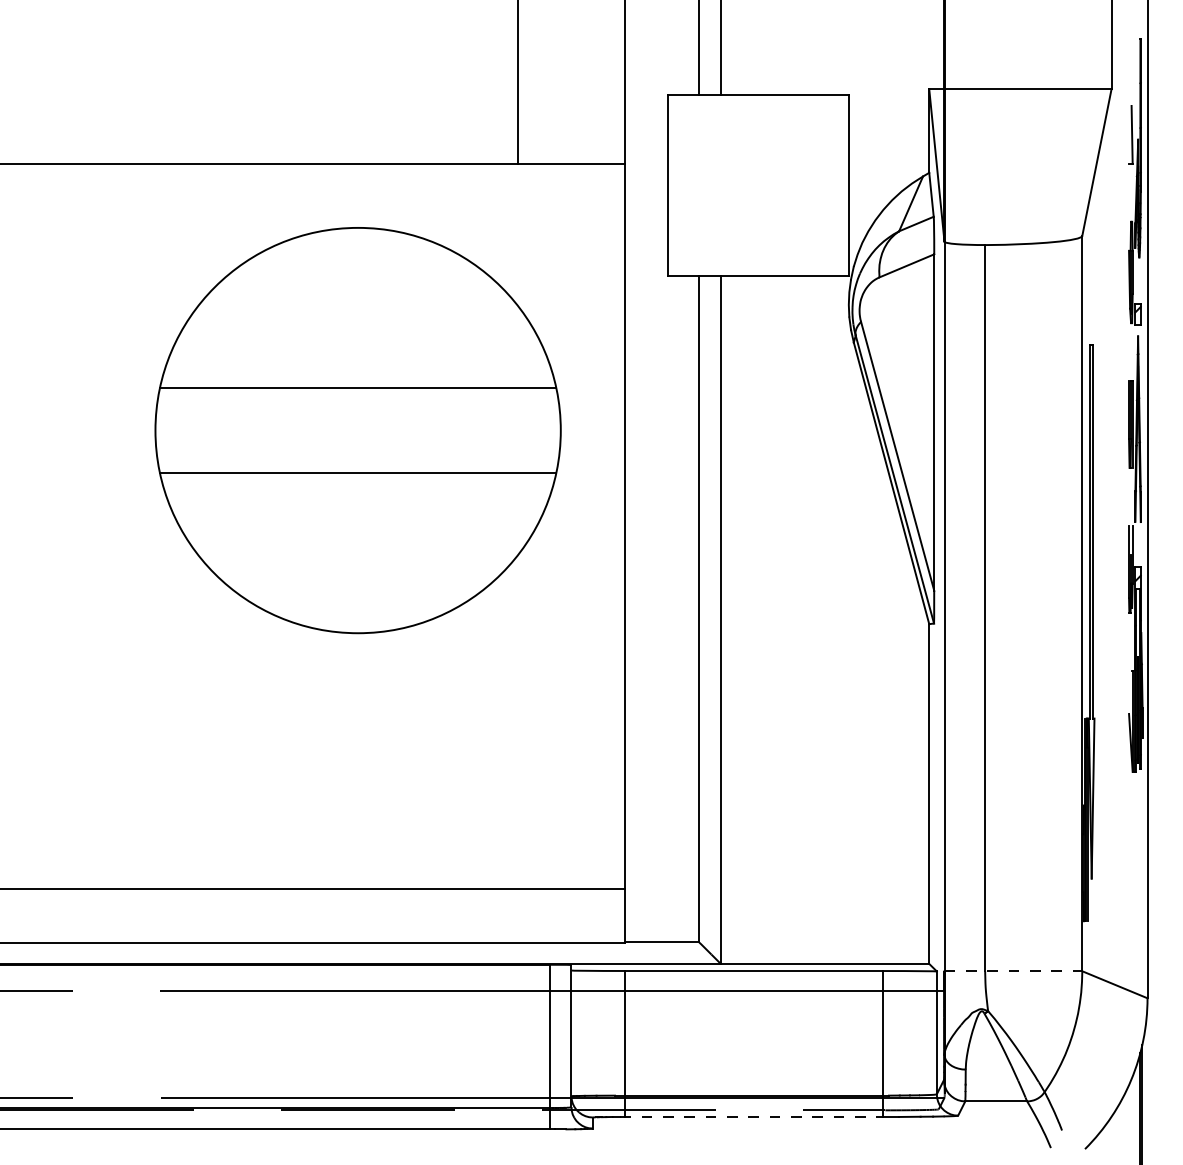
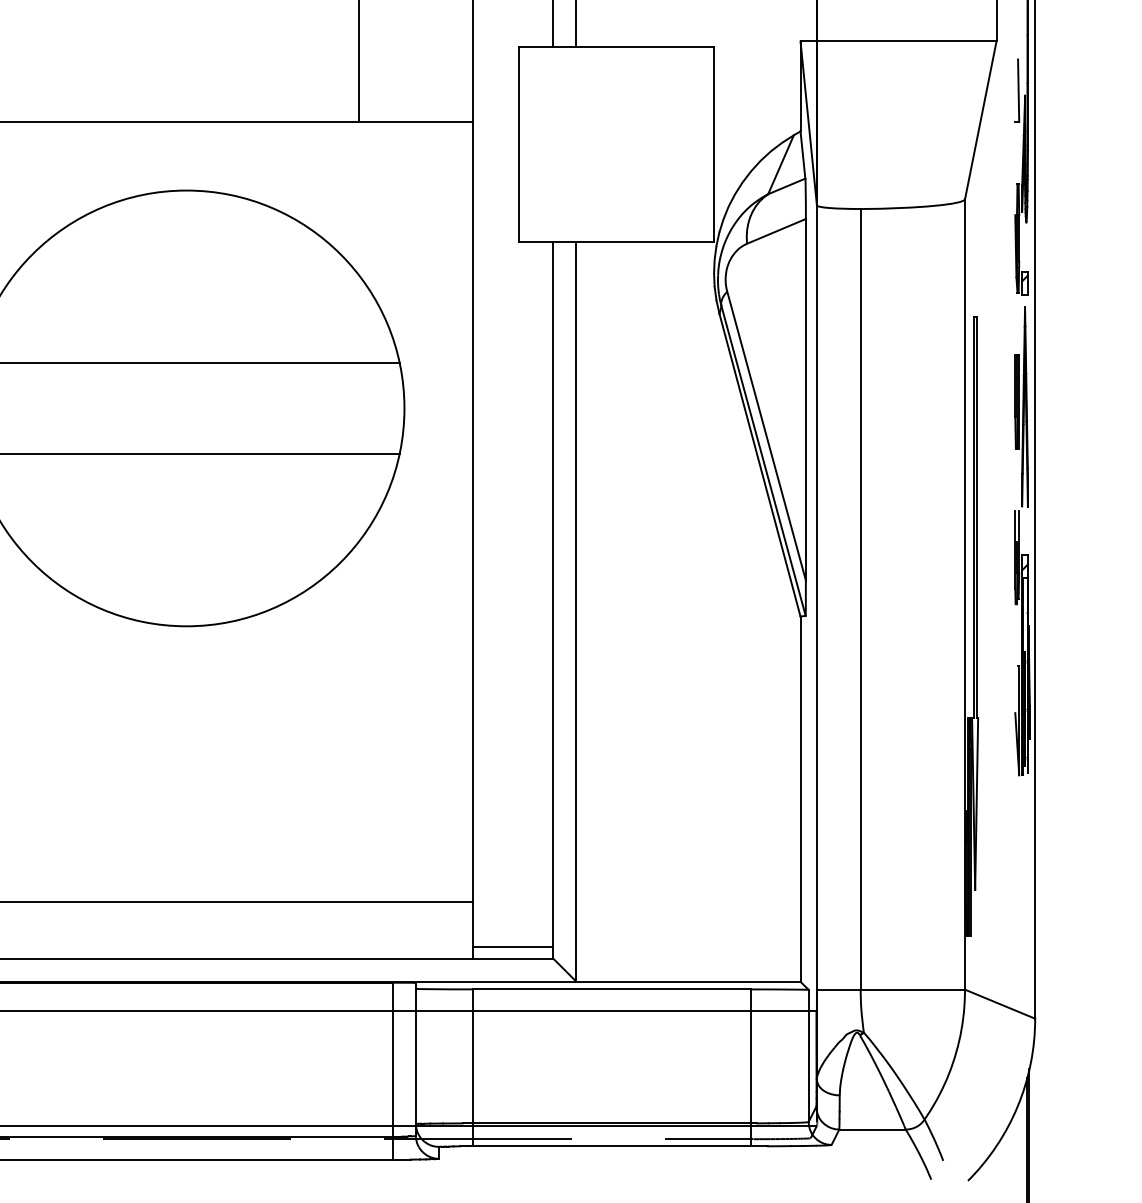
line: (661, 931) -> (512, 946), added
line: (1013, 971) -> (891, 989), dashed -> solid
line: (751, 1116) -> (609, 1145), dashed -> solid

